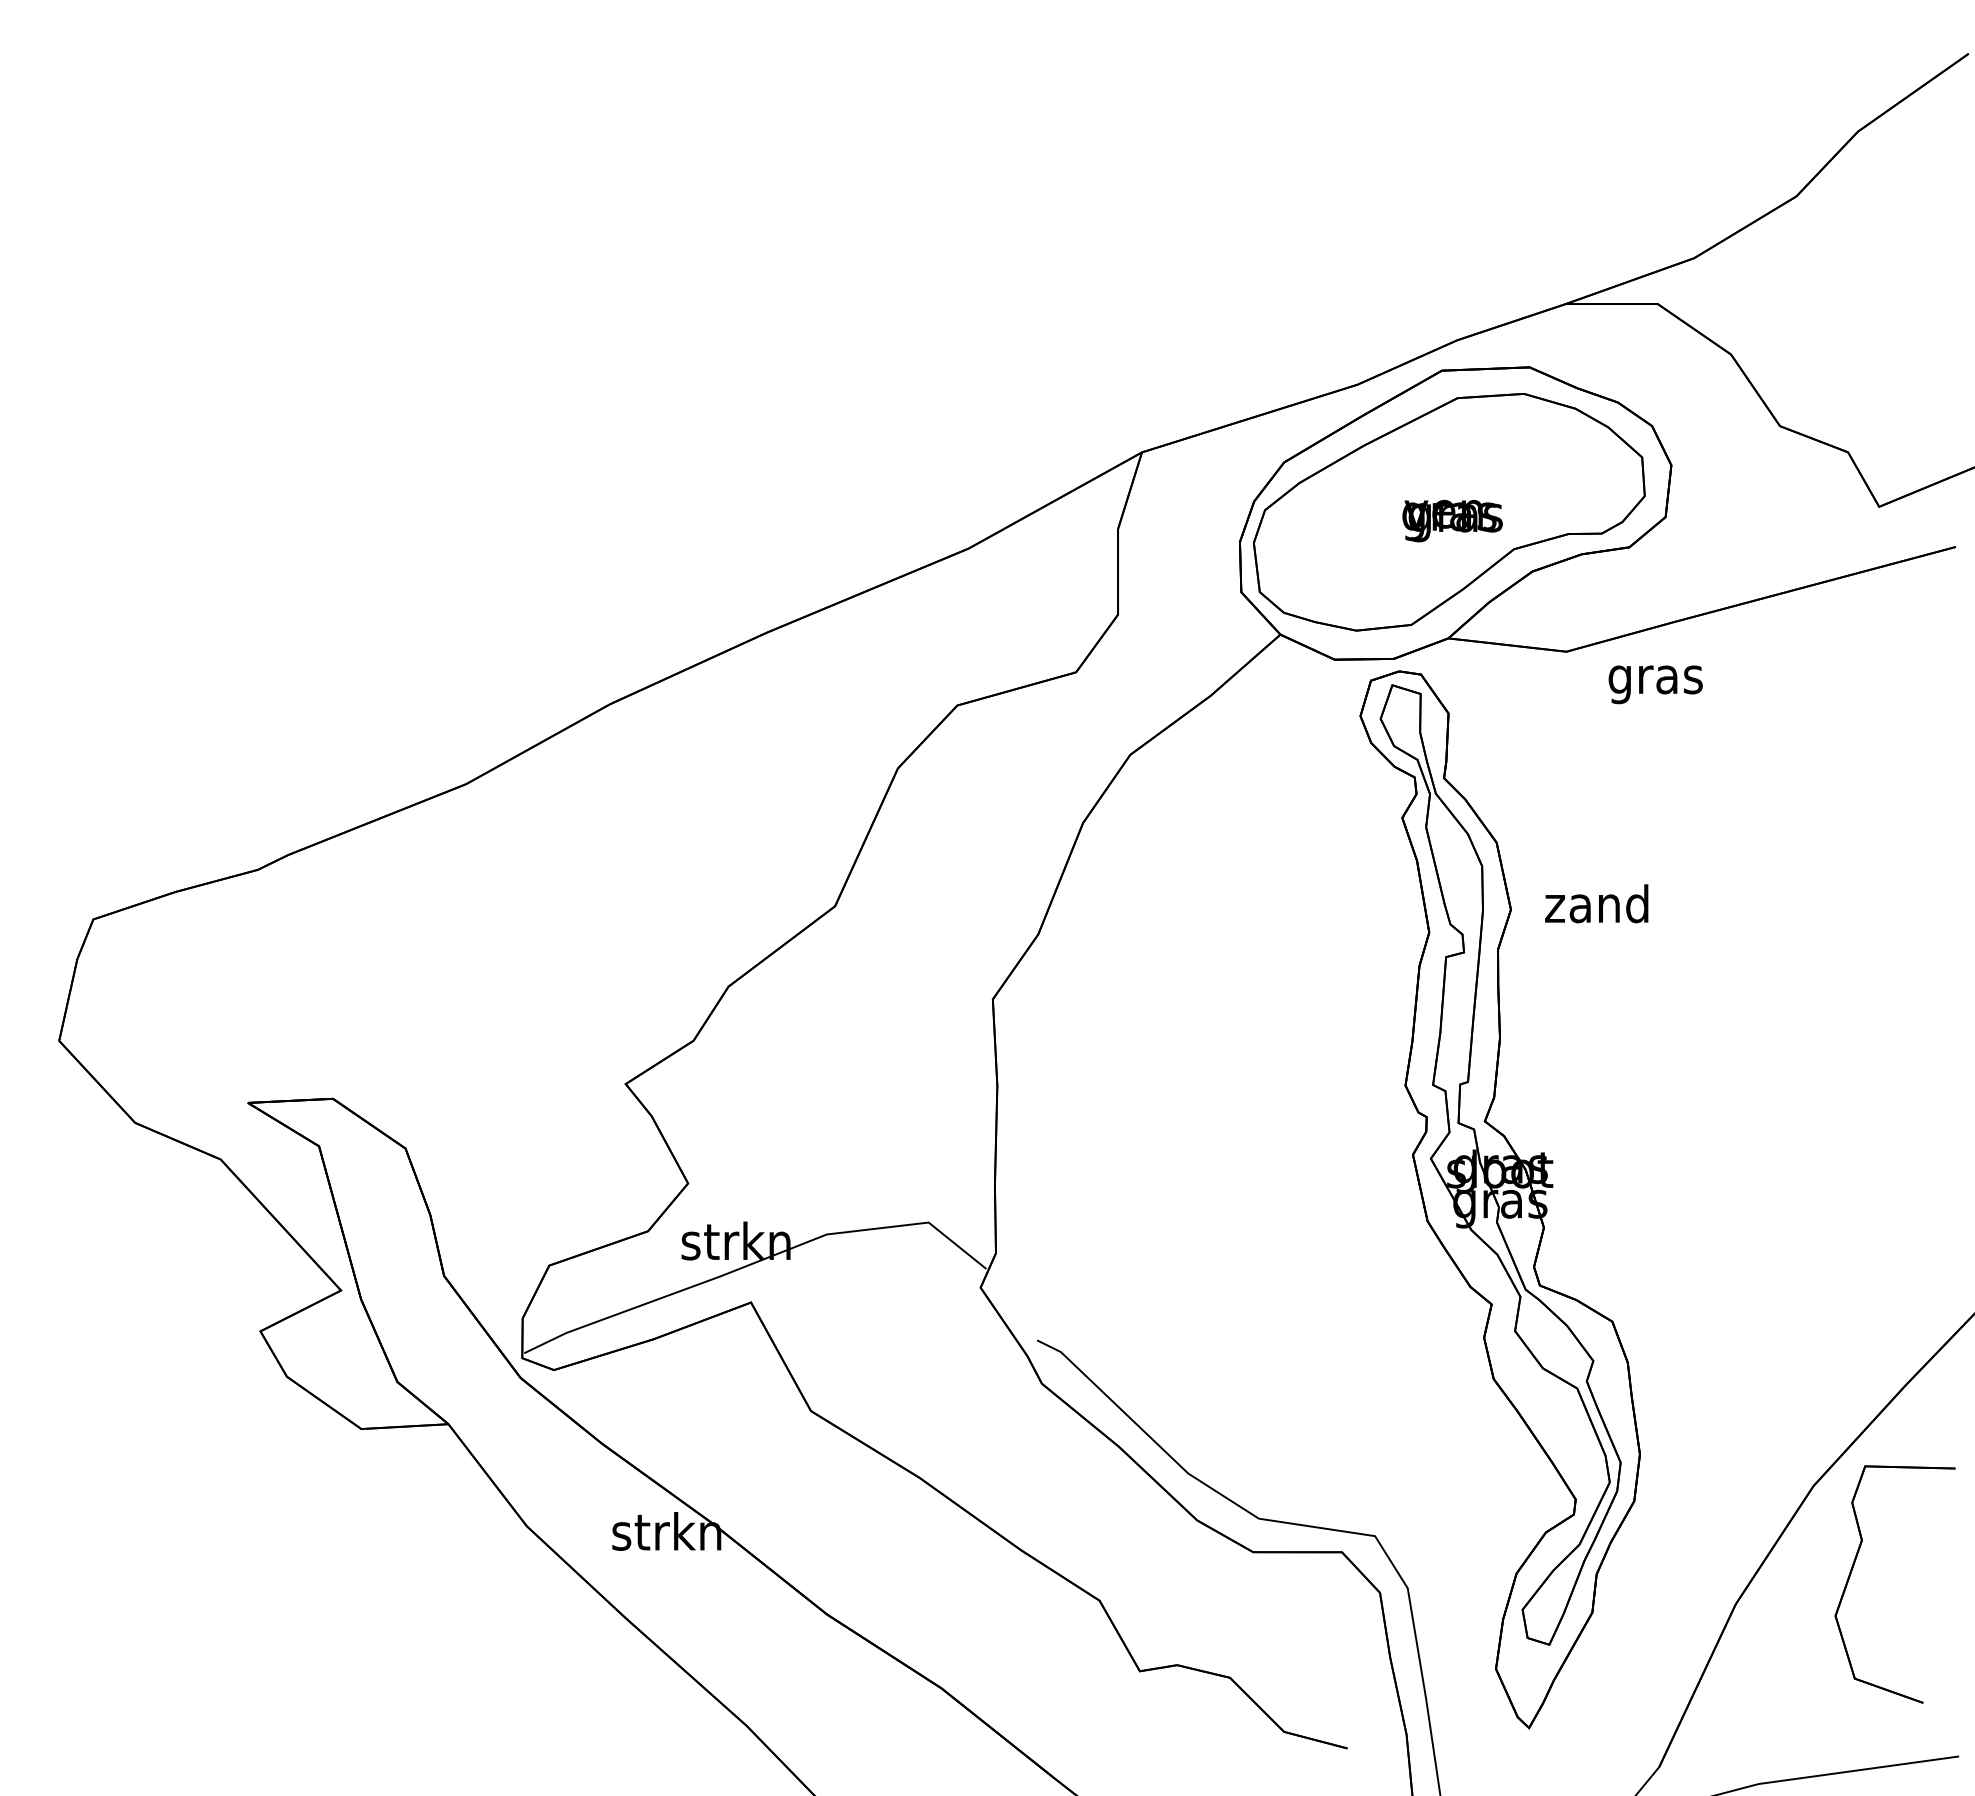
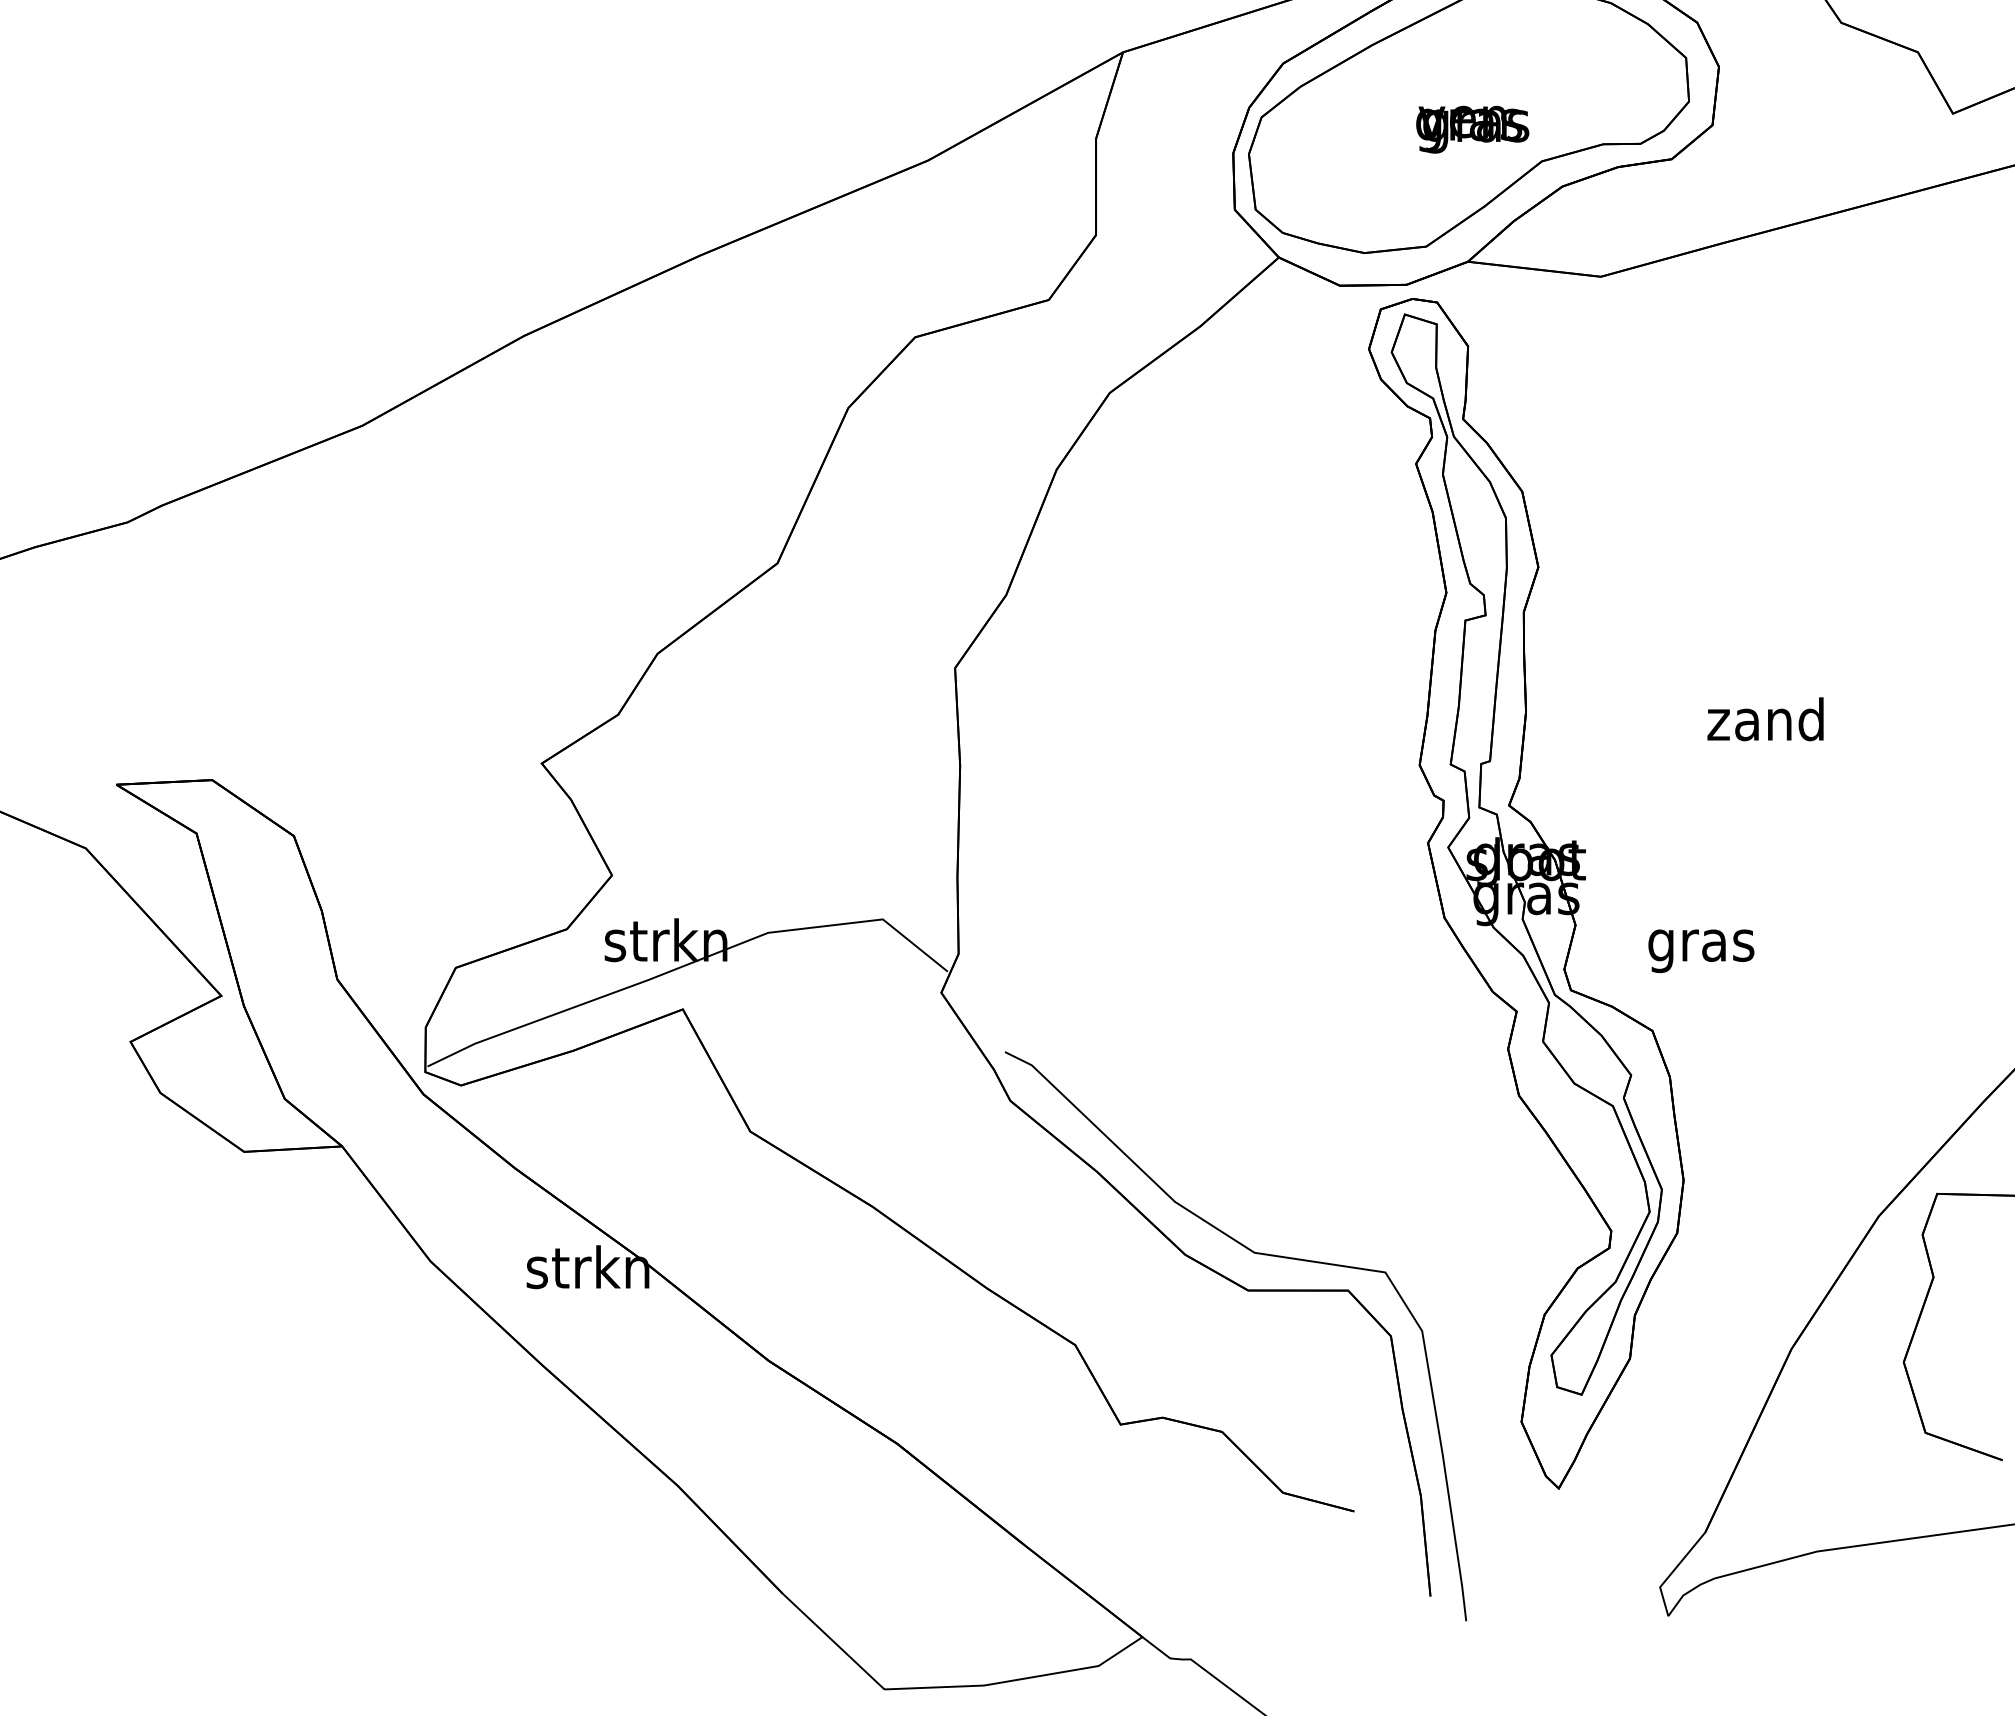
text: (1655, 684) -> (1701, 950), moved
text: (1596, 903) -> (1765, 718), moved

